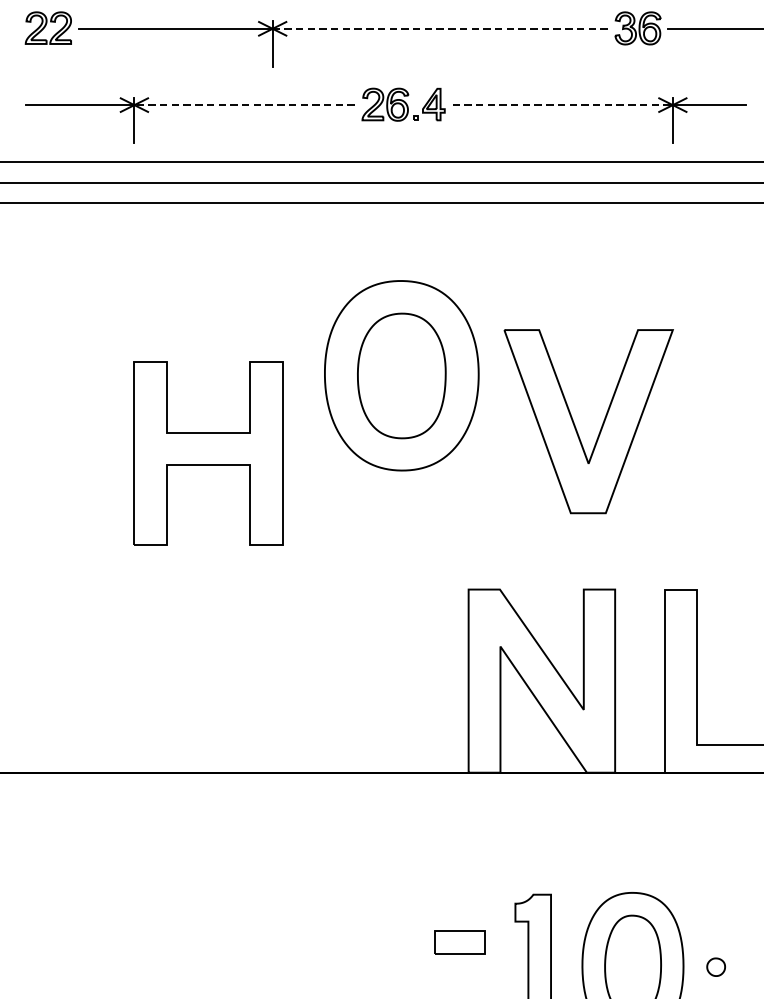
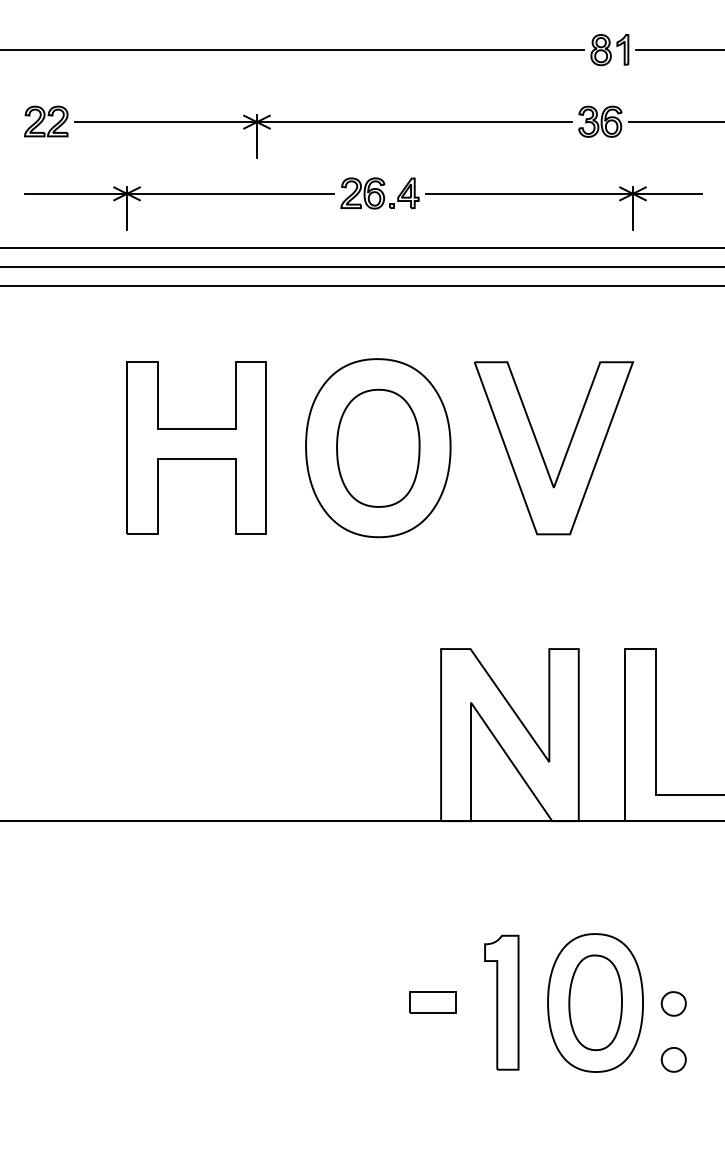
line: (439, 29) -> (413, 122), dashed -> solid
line: (244, 104) -> (230, 193), dashed -> solid
line: (562, 104) -> (529, 193), dashed -> solid
part: (601, 427) -> (565, 453), moved
part: (208, 452) -> (196, 447), moved
part: (459, 942) -> (432, 1002), moved
part: (715, 966) -> (673, 1003), size x1.43

